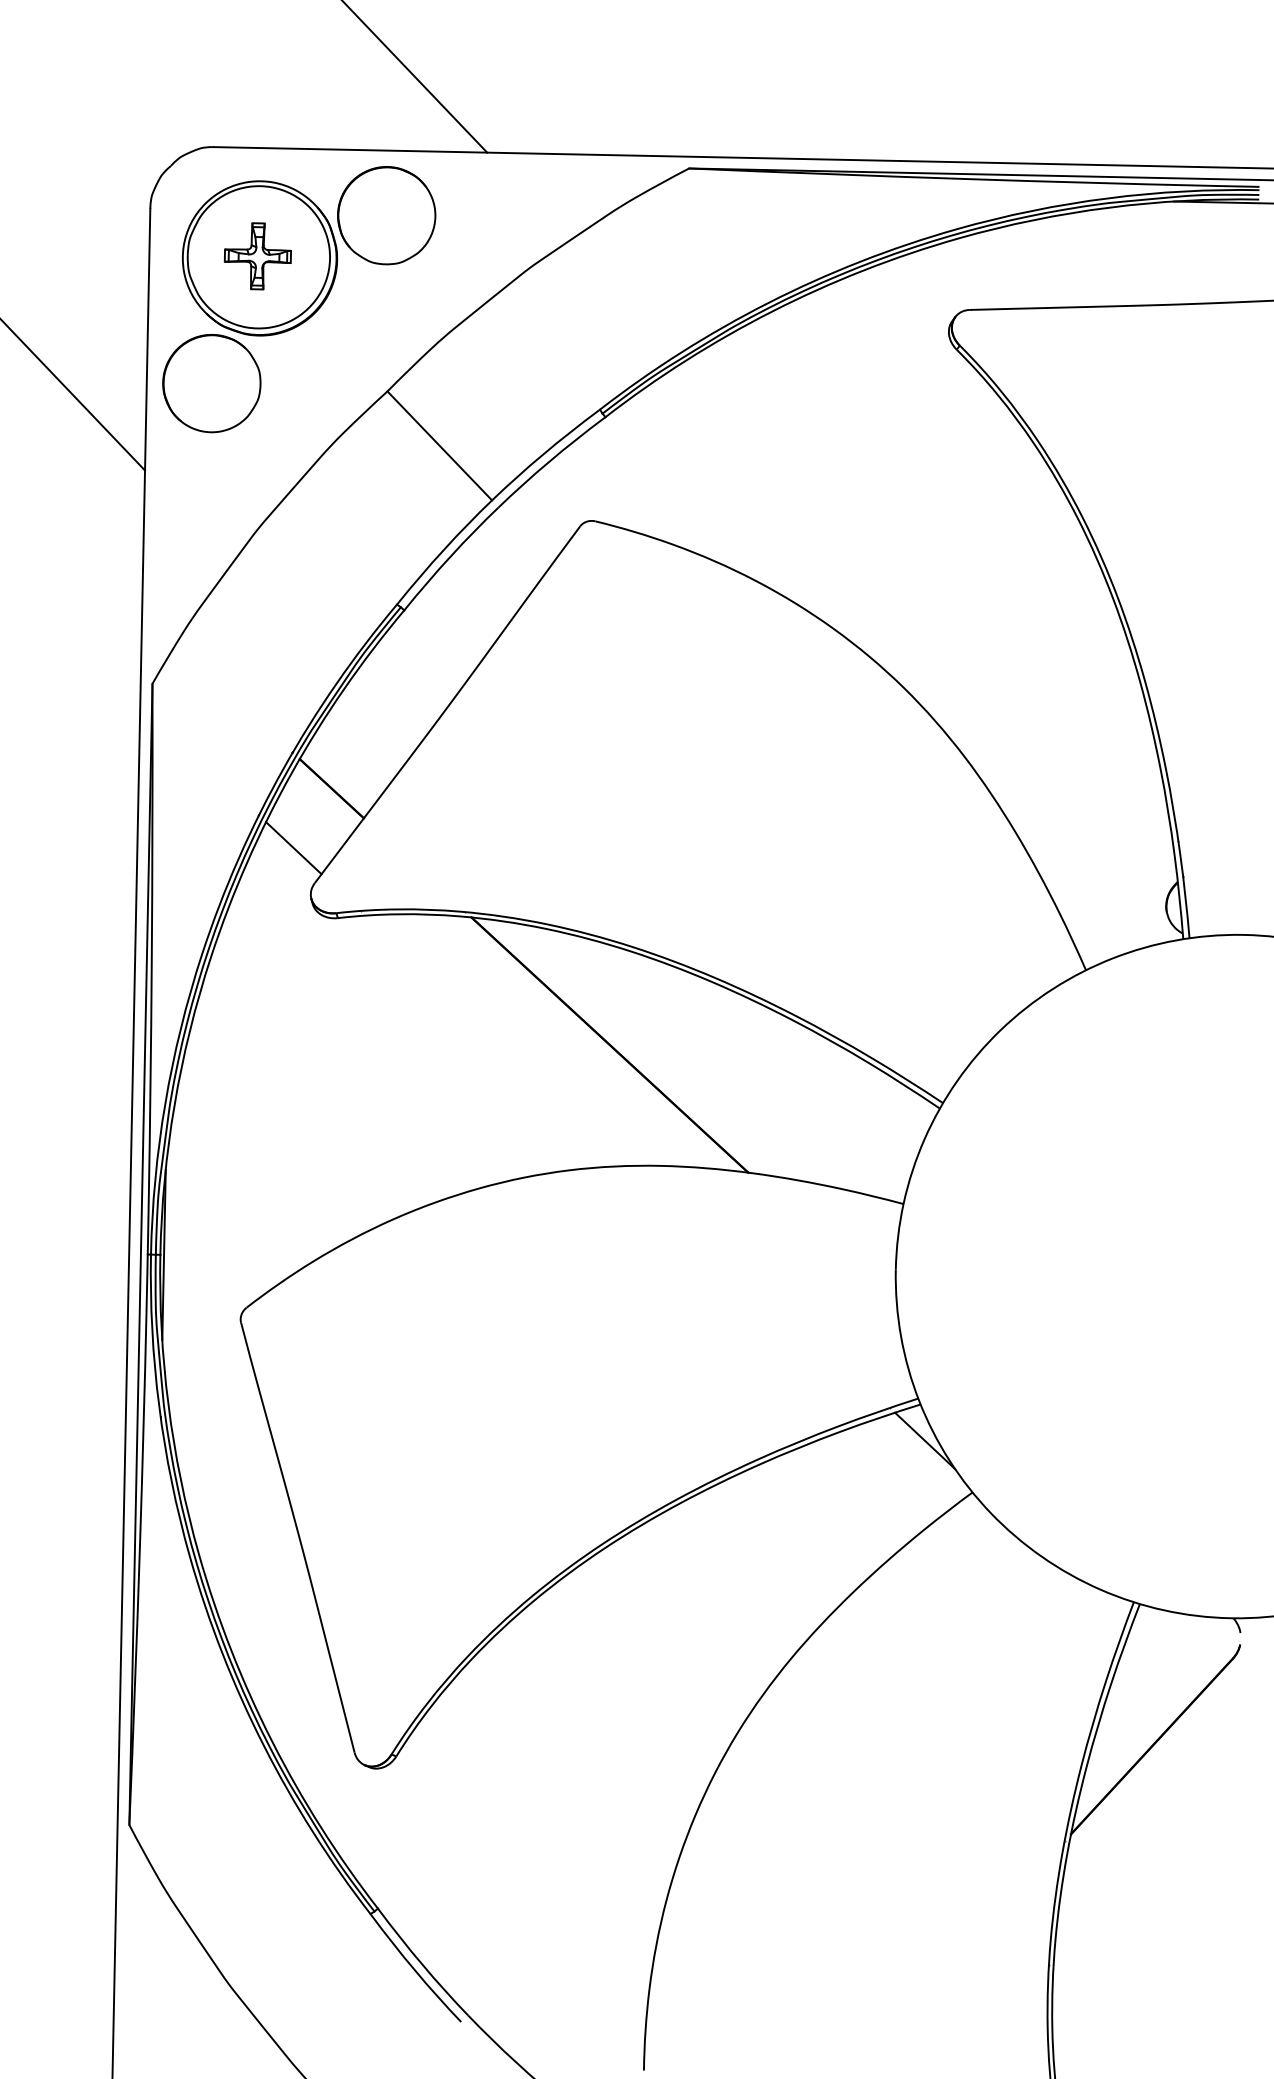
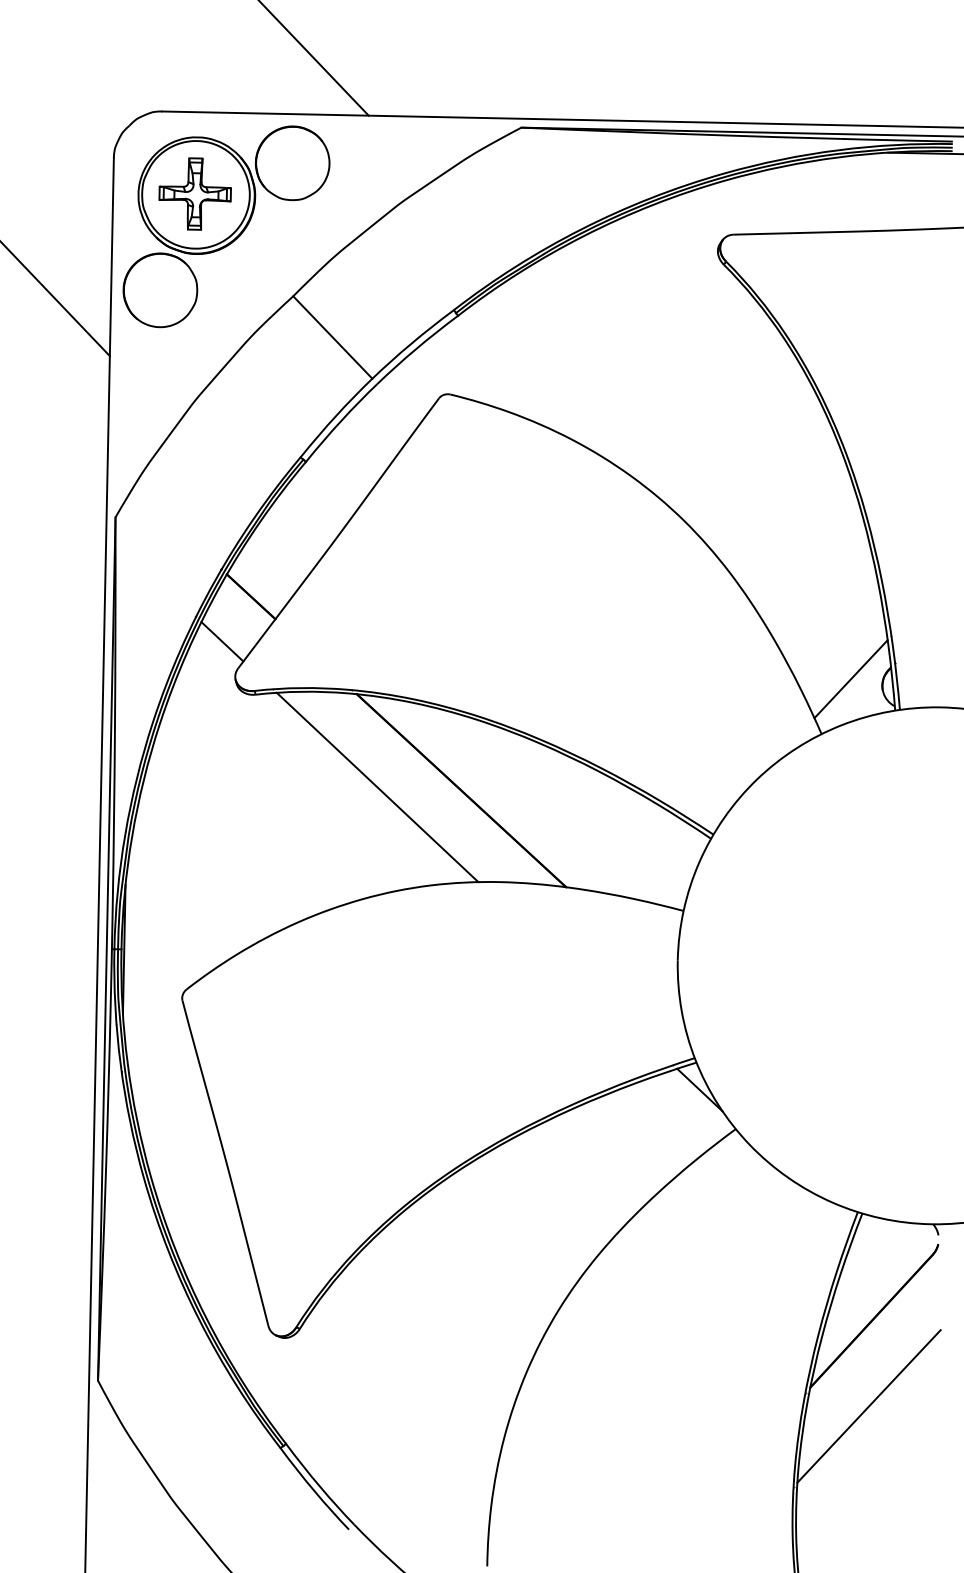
part: (257, 256) -> (194, 194), size x1.43
line: (1124, 897) -> (850, 679), added
line: (498, 1040) -> (377, 787), added
line: (1148, 1859) -> (868, 1406), added

